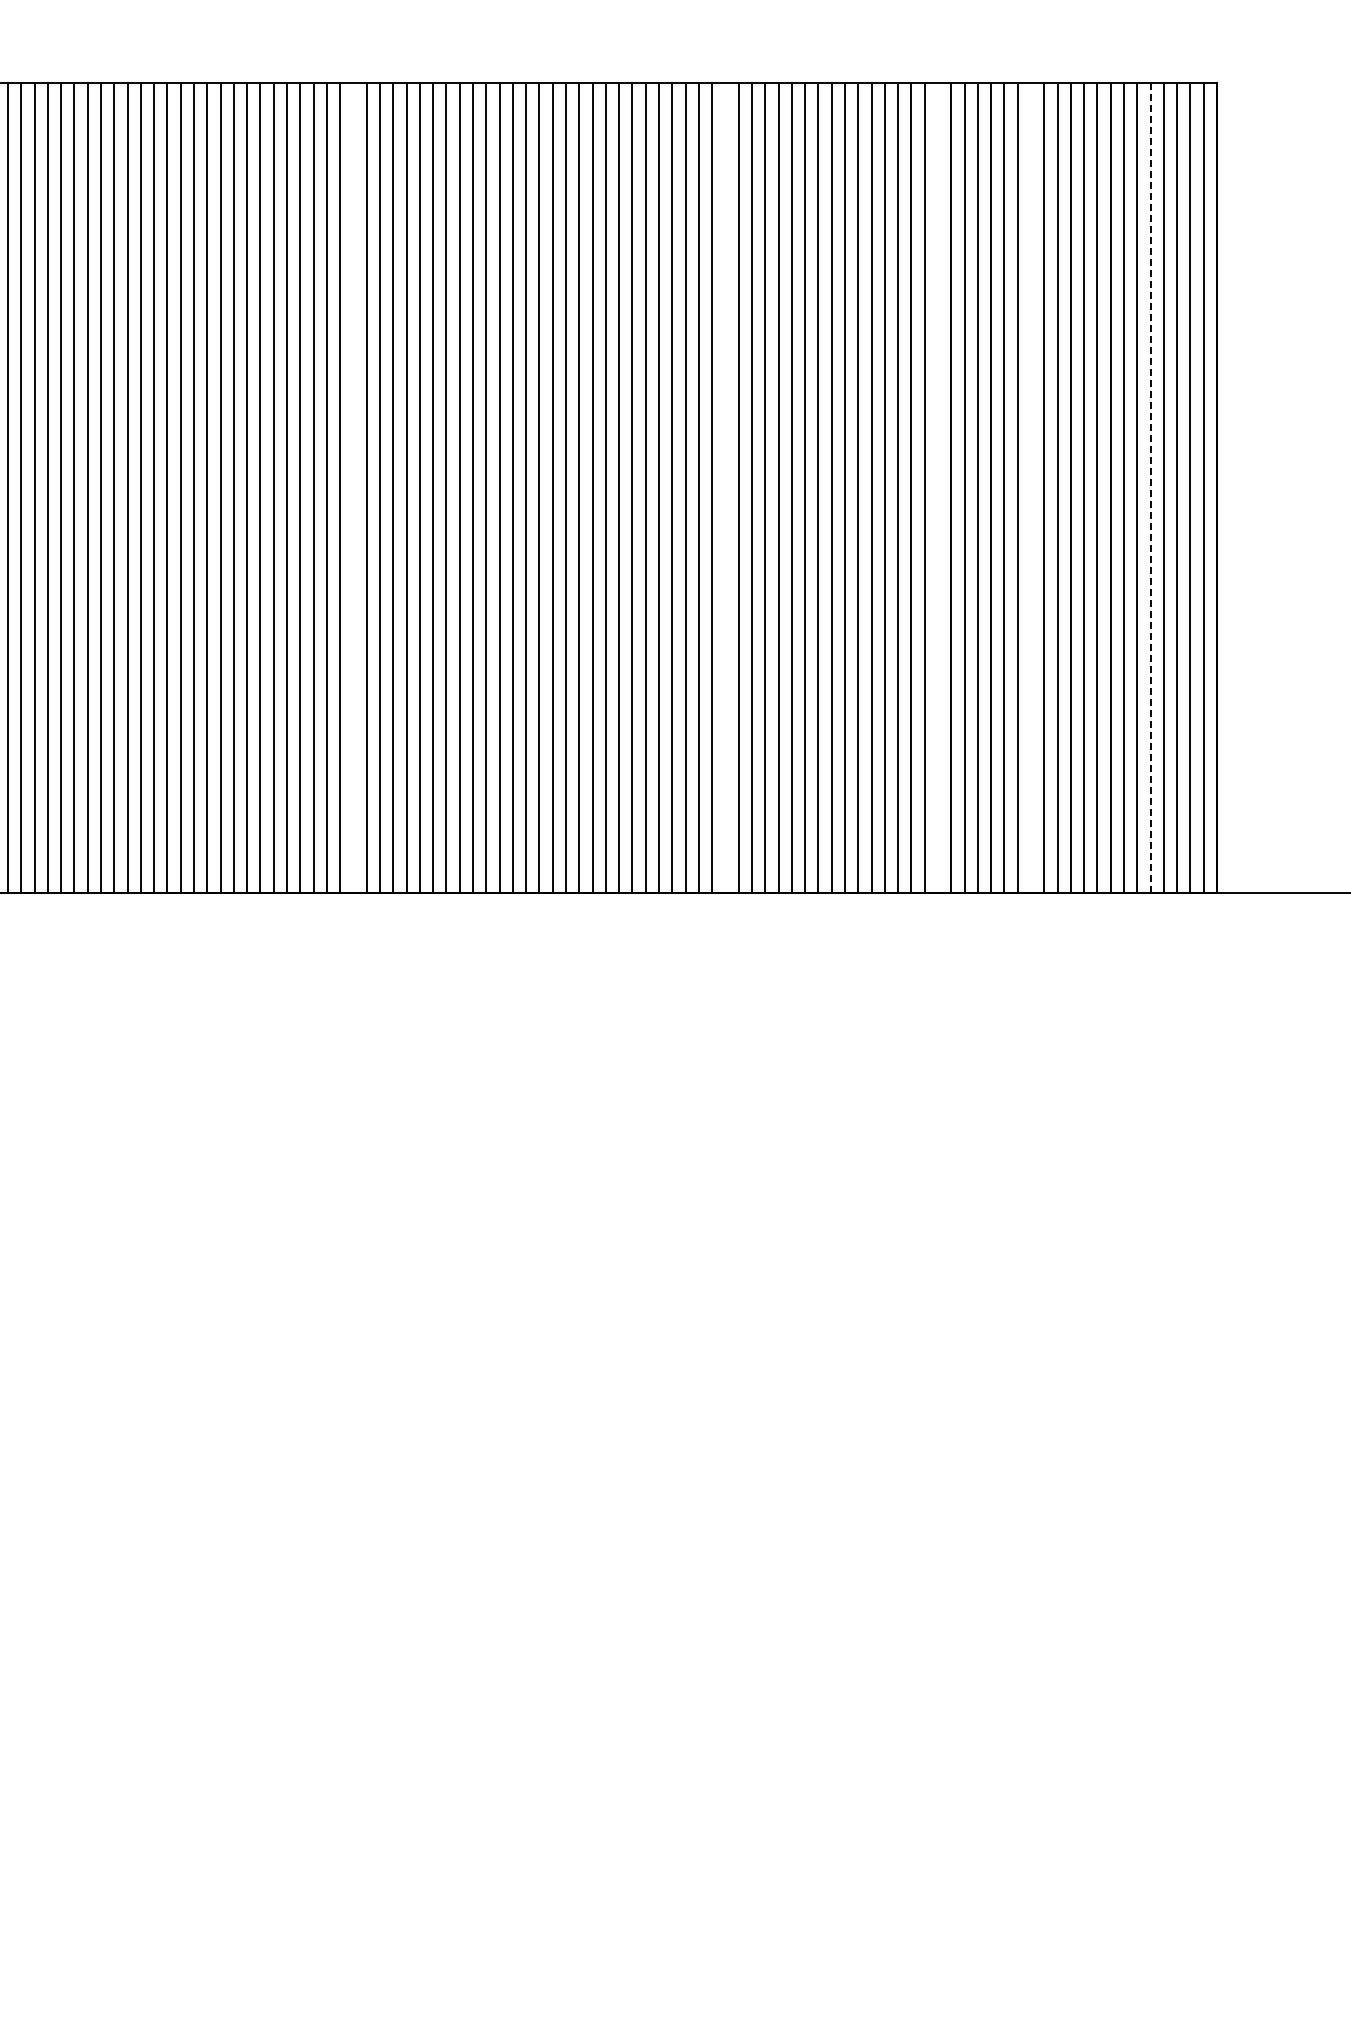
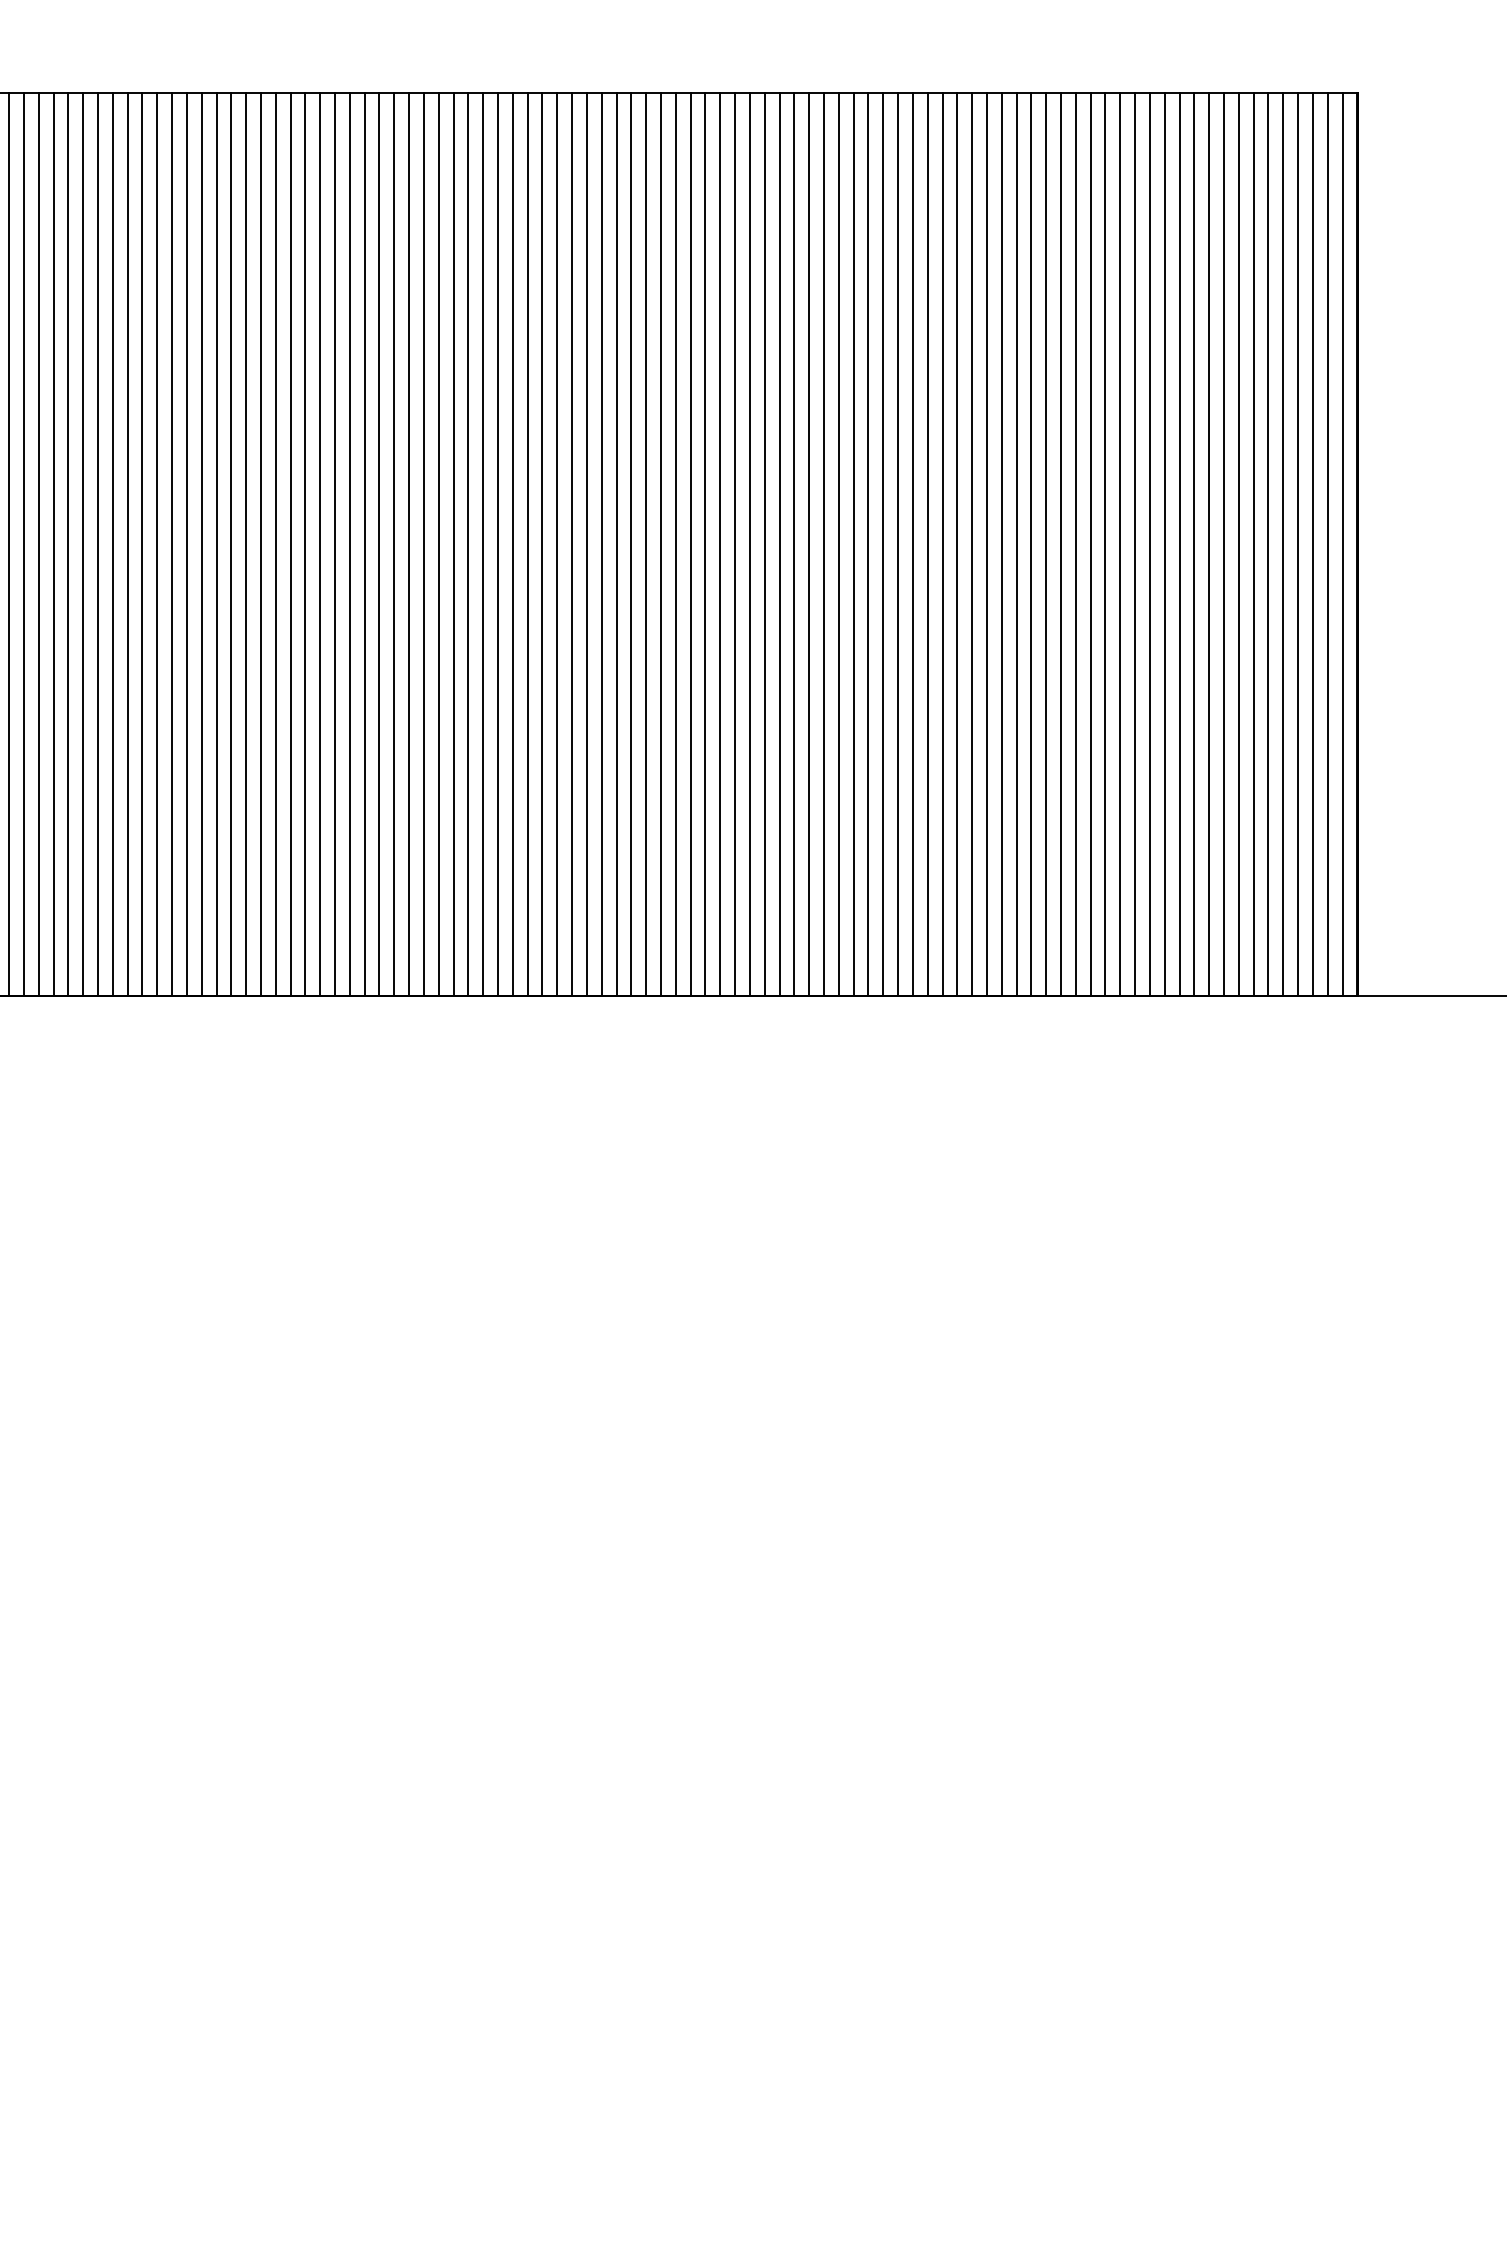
line: (353, 488) -> (394, 544), added
line: (725, 488) -> (809, 544), added
line: (937, 488) -> (1045, 544), added
line: (1030, 488) -> (1149, 544), added
line: (1150, 488) -> (1283, 544), dashed -> solid

